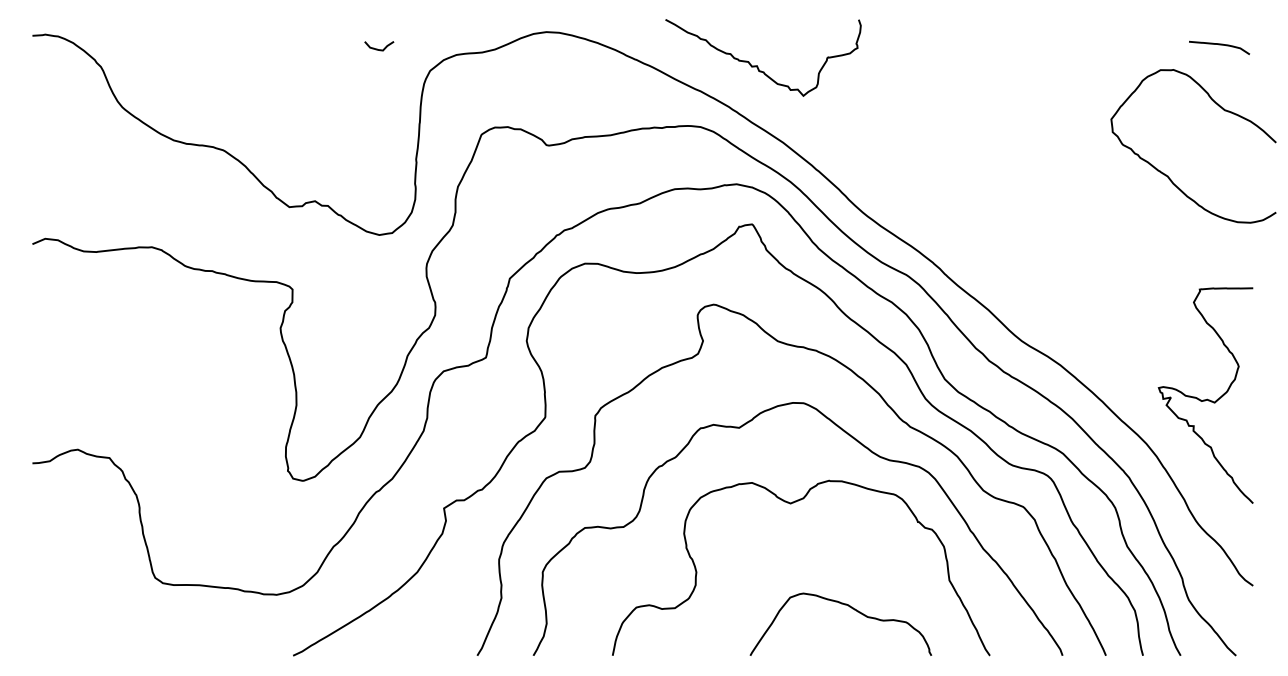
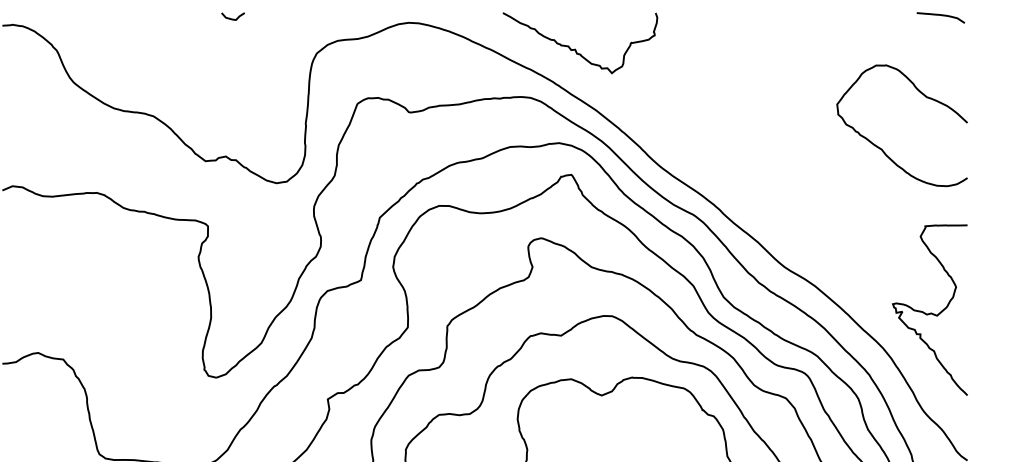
curve: (1219, 45) -> (940, 16), moved
curve: (377, 48) -> (231, 18), moved
curve: (1168, 175) -> (882, 148), moved

